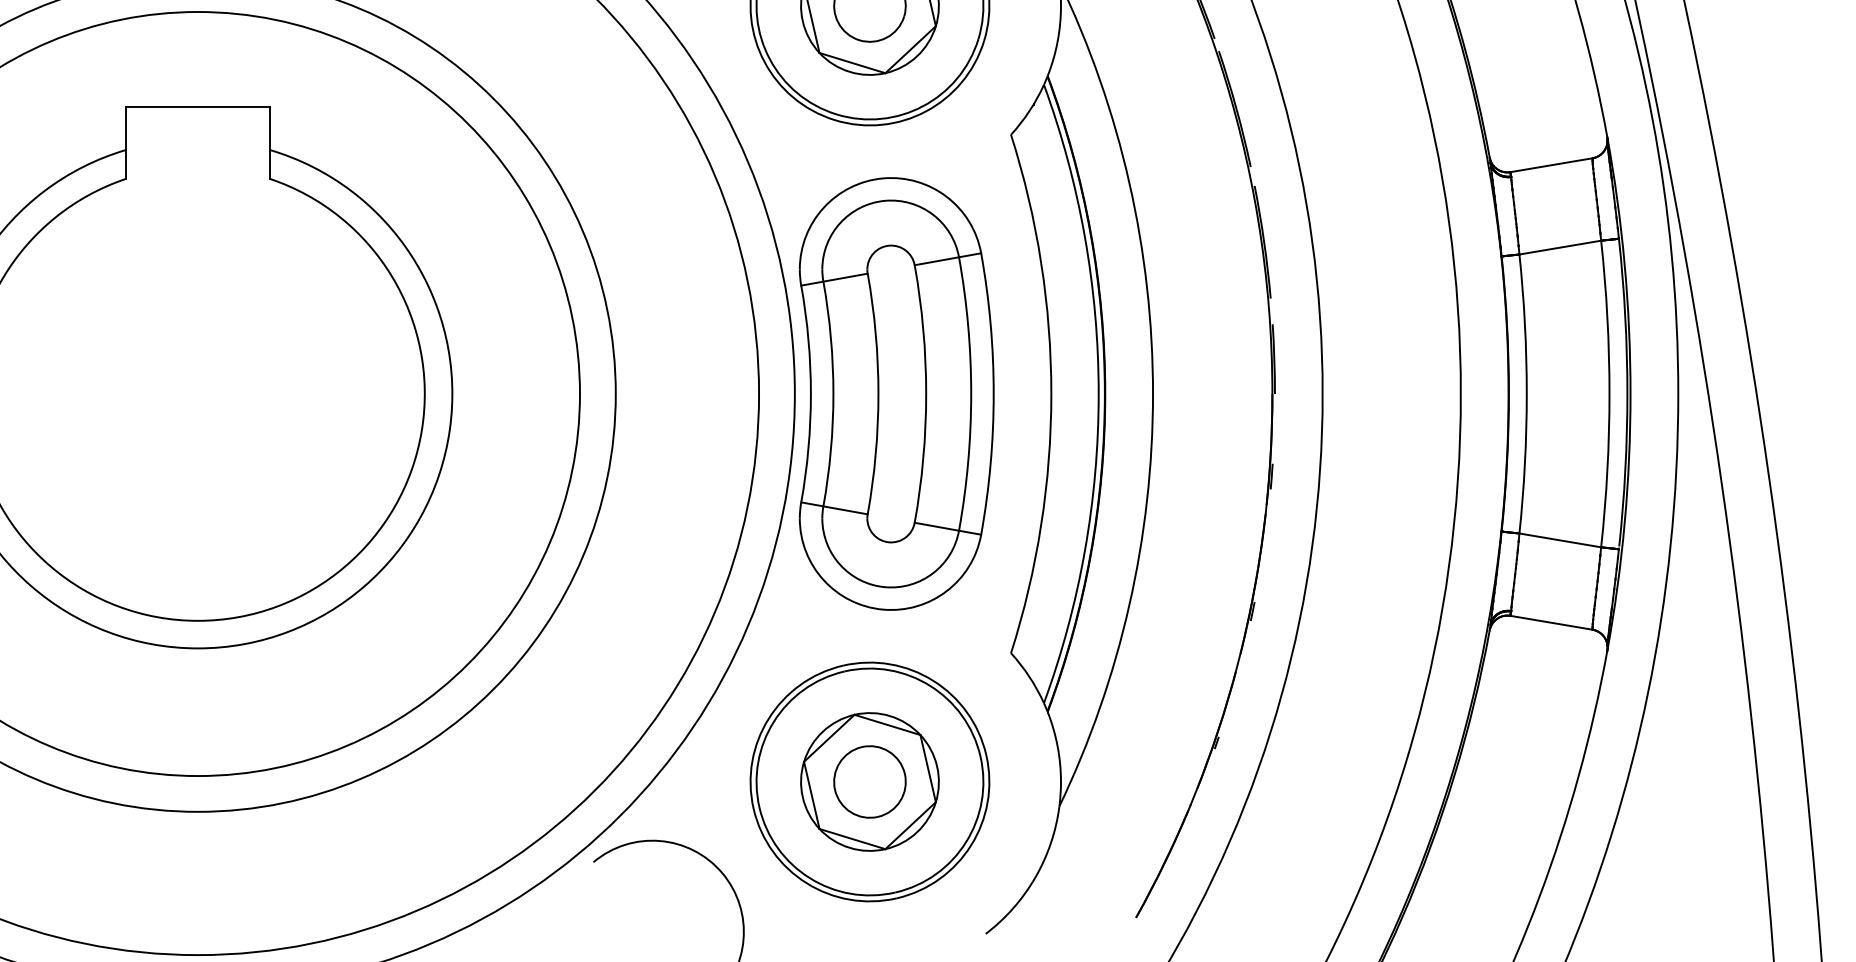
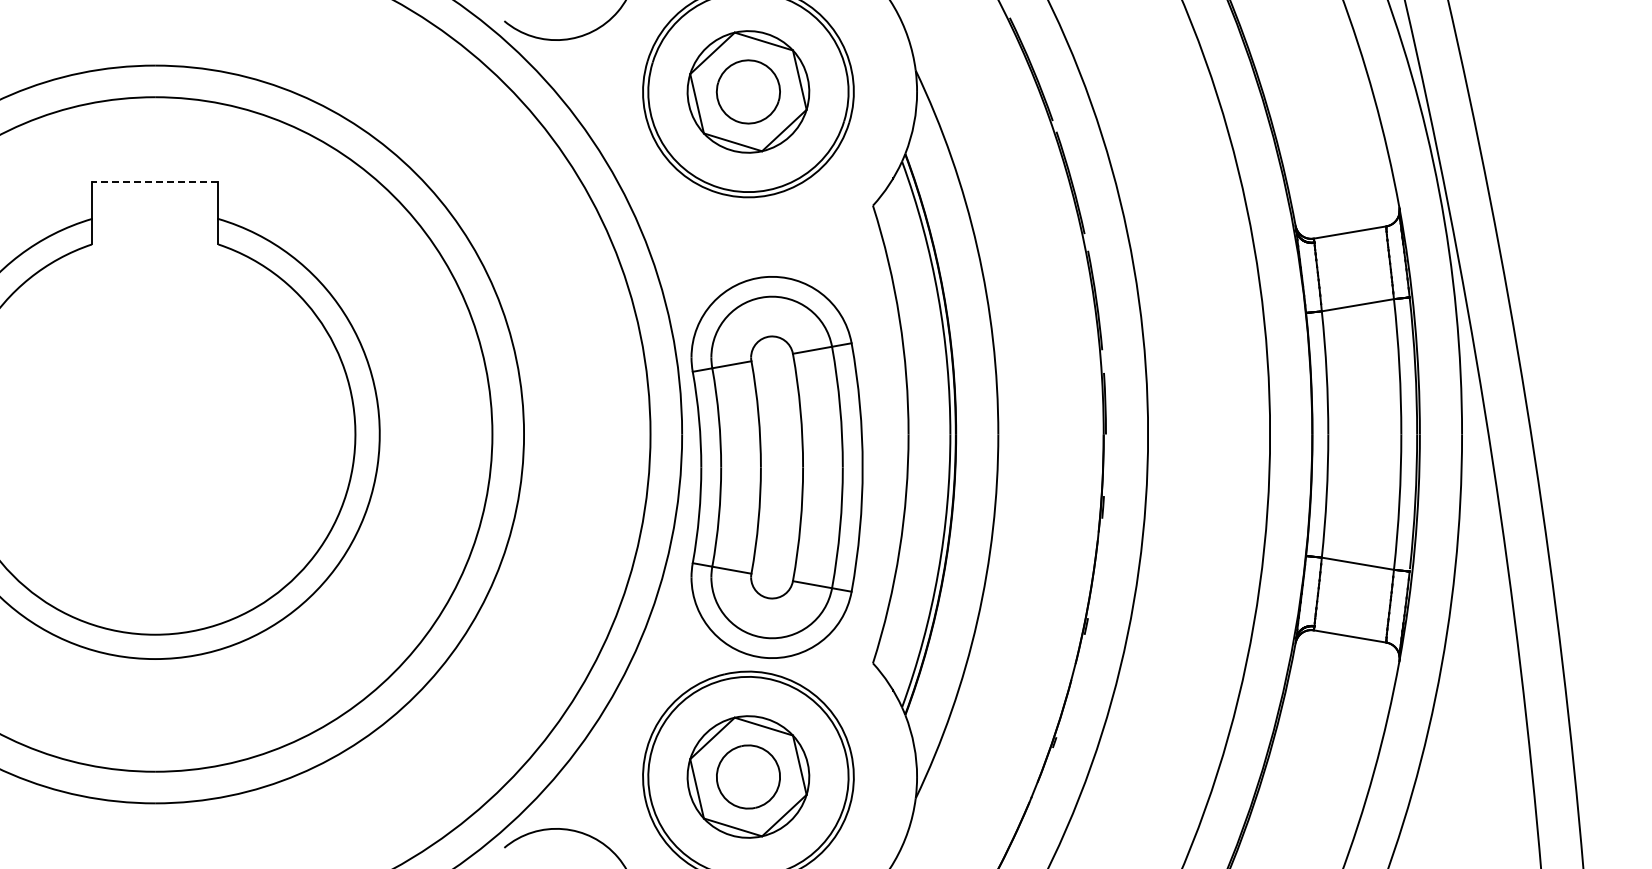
line: (197, 107) -> (154, 181), solid -> dashed
part: (896, 394) -> (776, 467), moved

